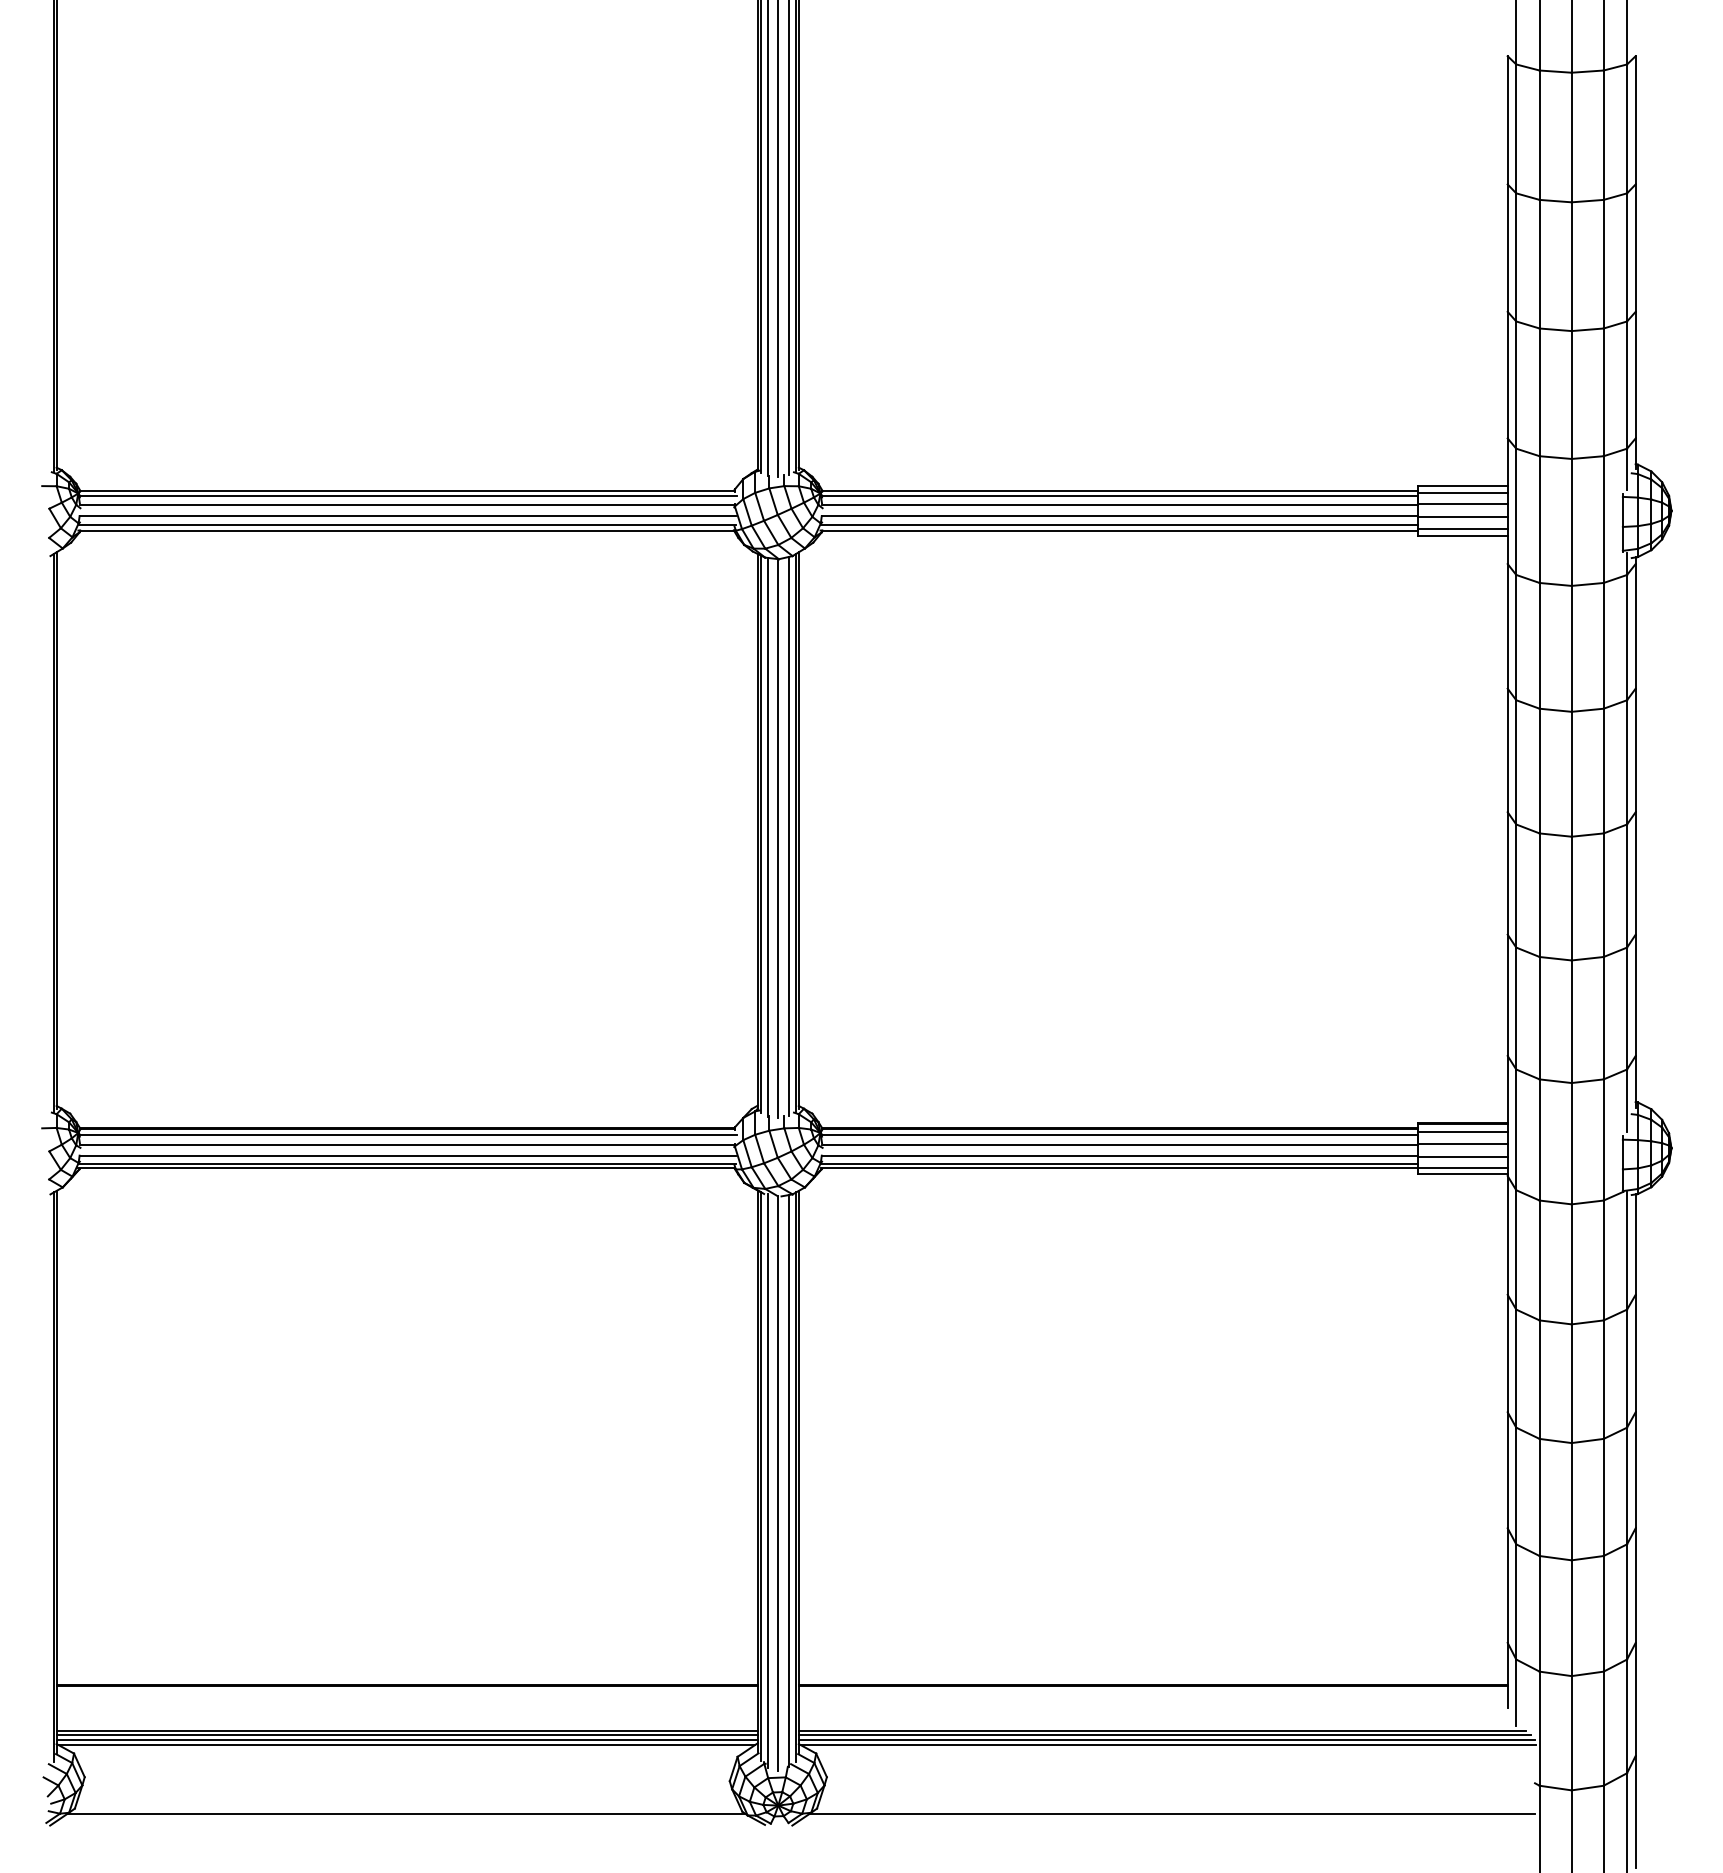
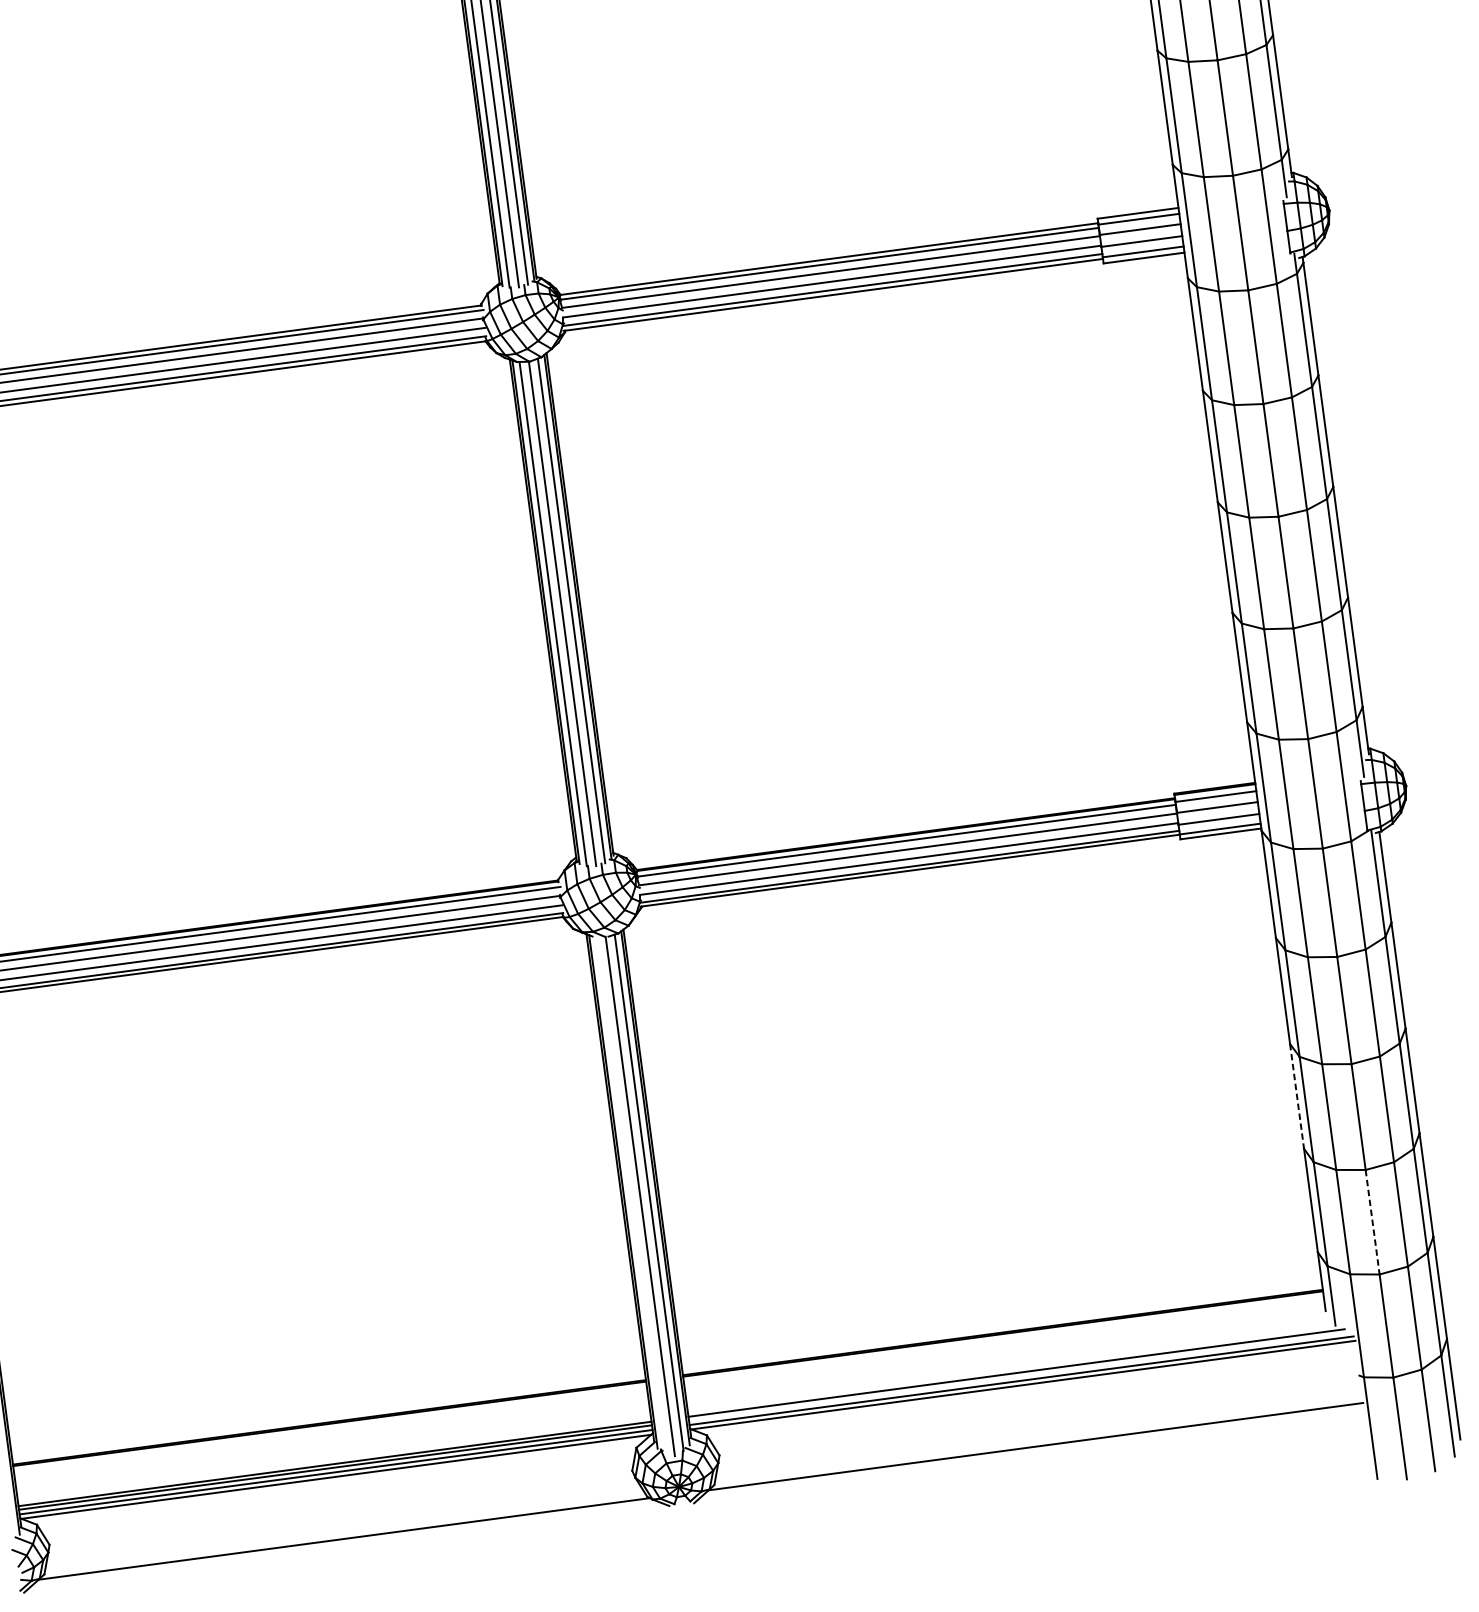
line: (1507, 1470) -> (1296, 1096), solid -> dashed
line: (768, 1480) -> (631, 1194), removed
line: (1571, 1618) -> (1372, 1222), solid -> dashed
line: (1164, 1734) -> (1019, 1376), removed

